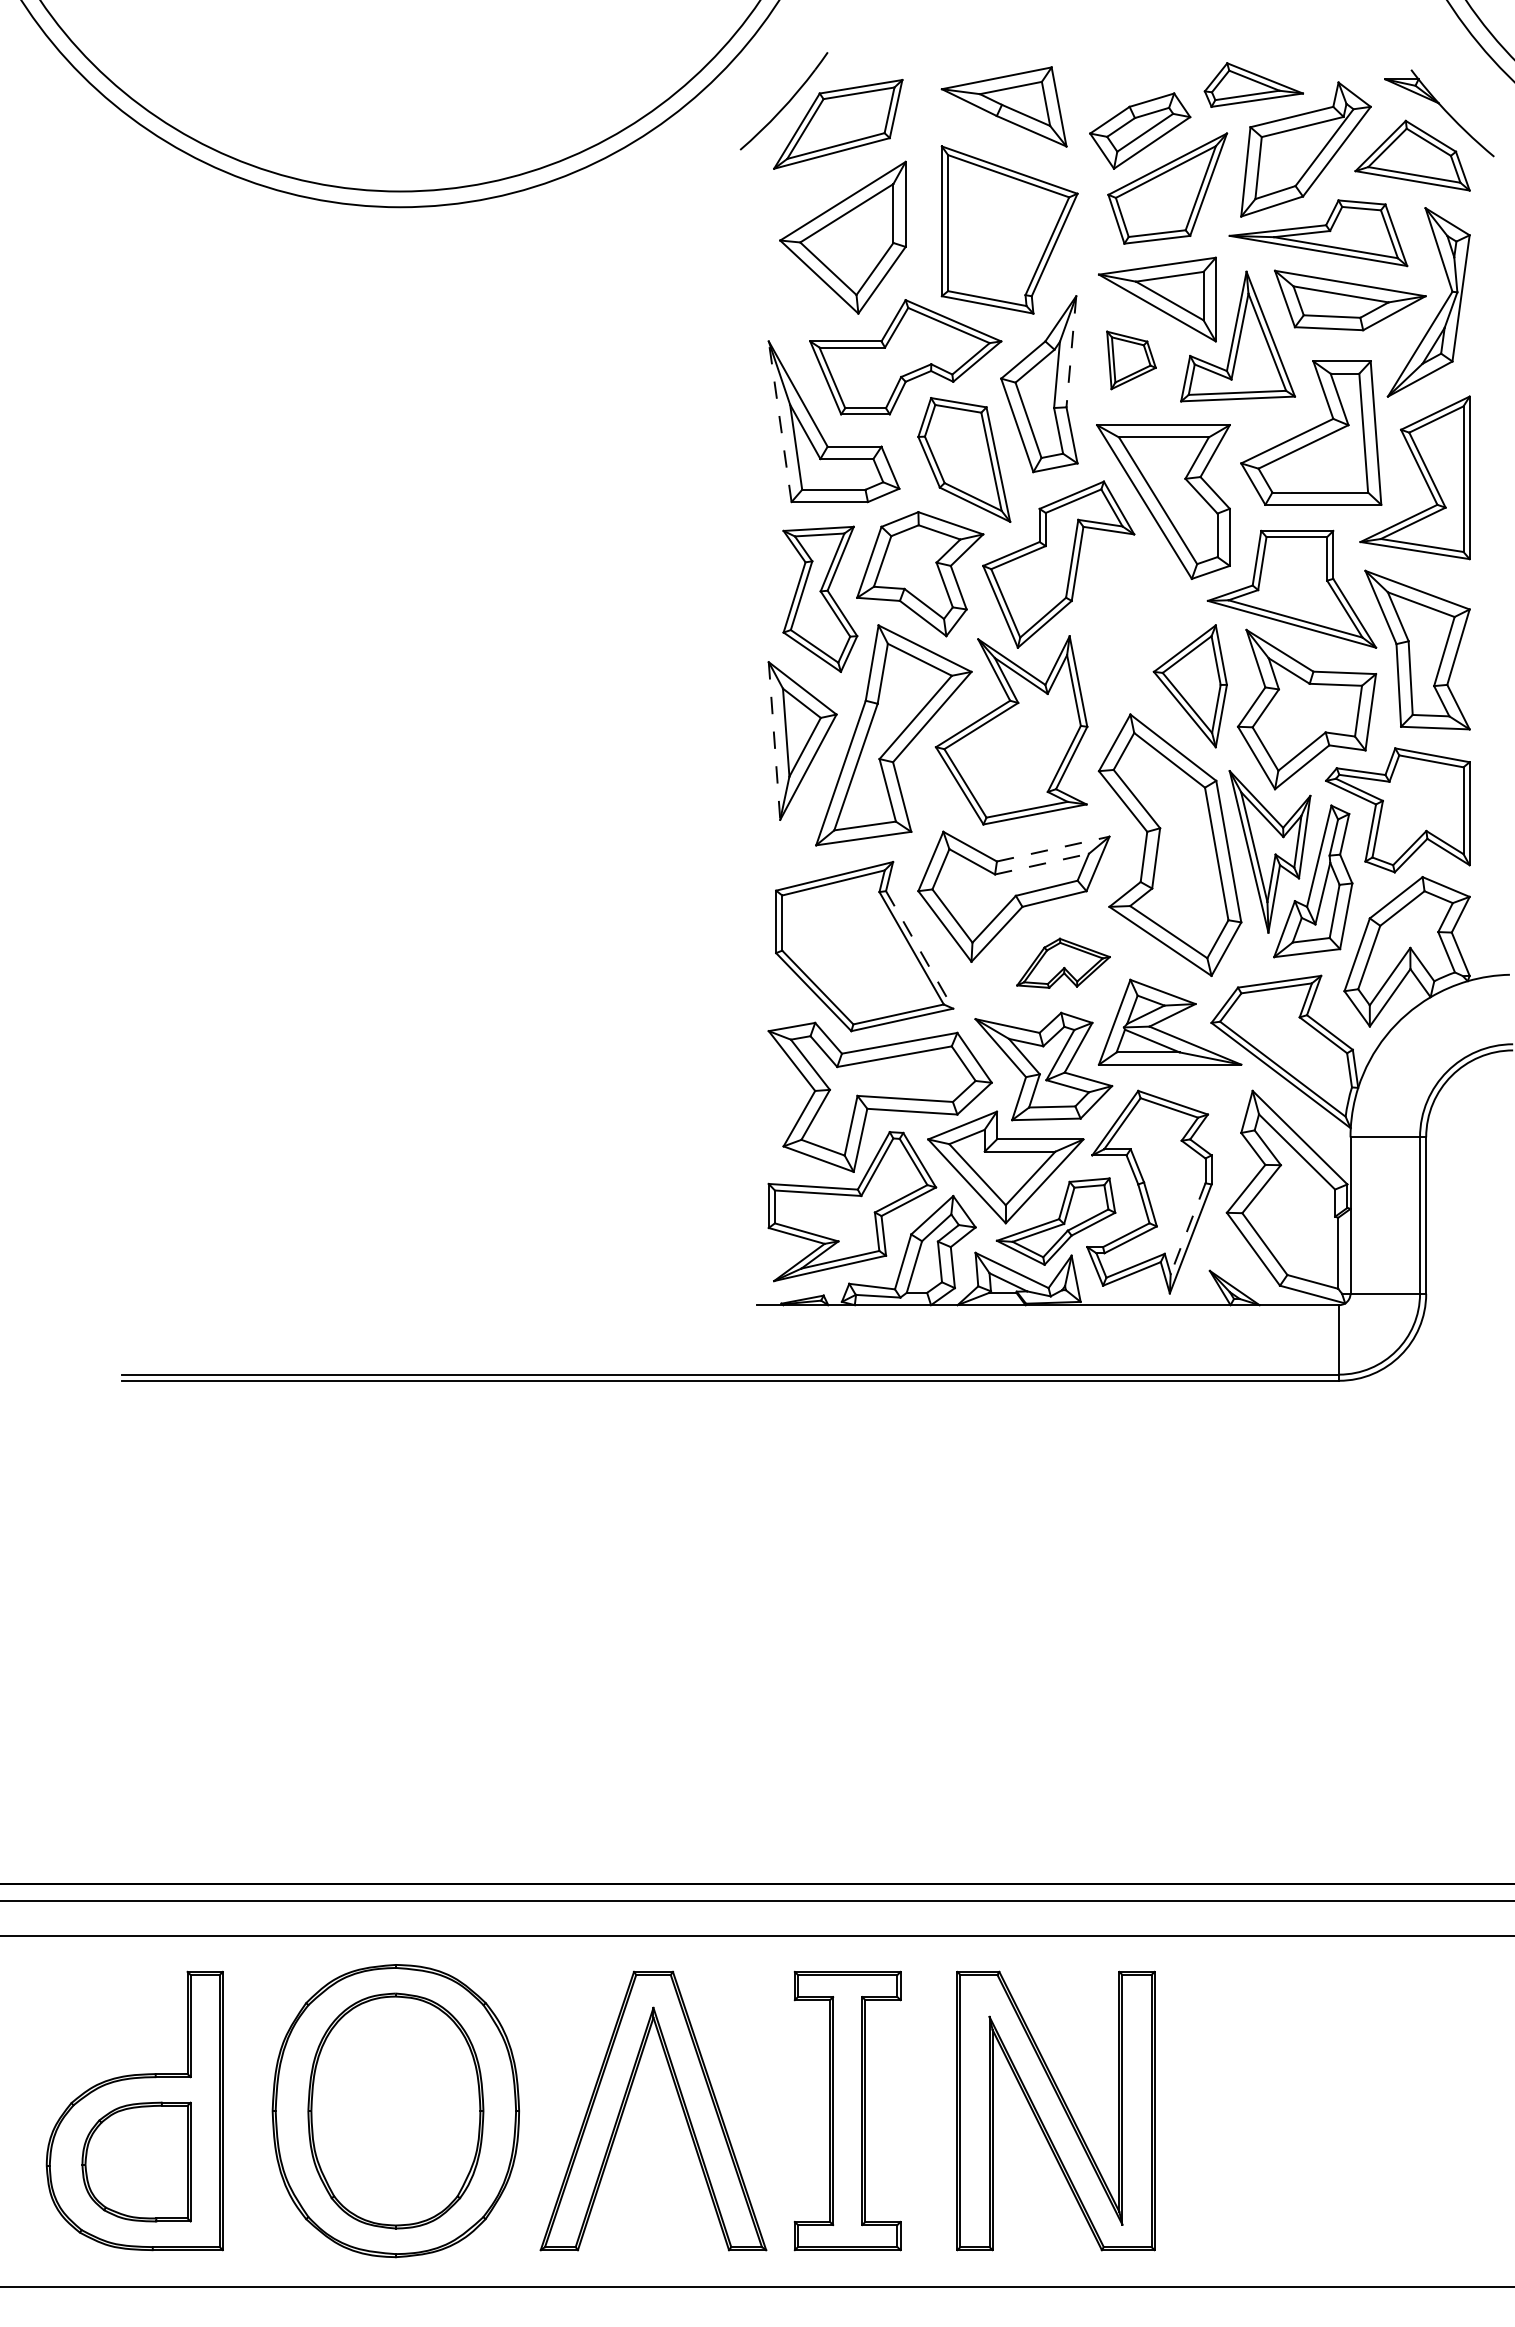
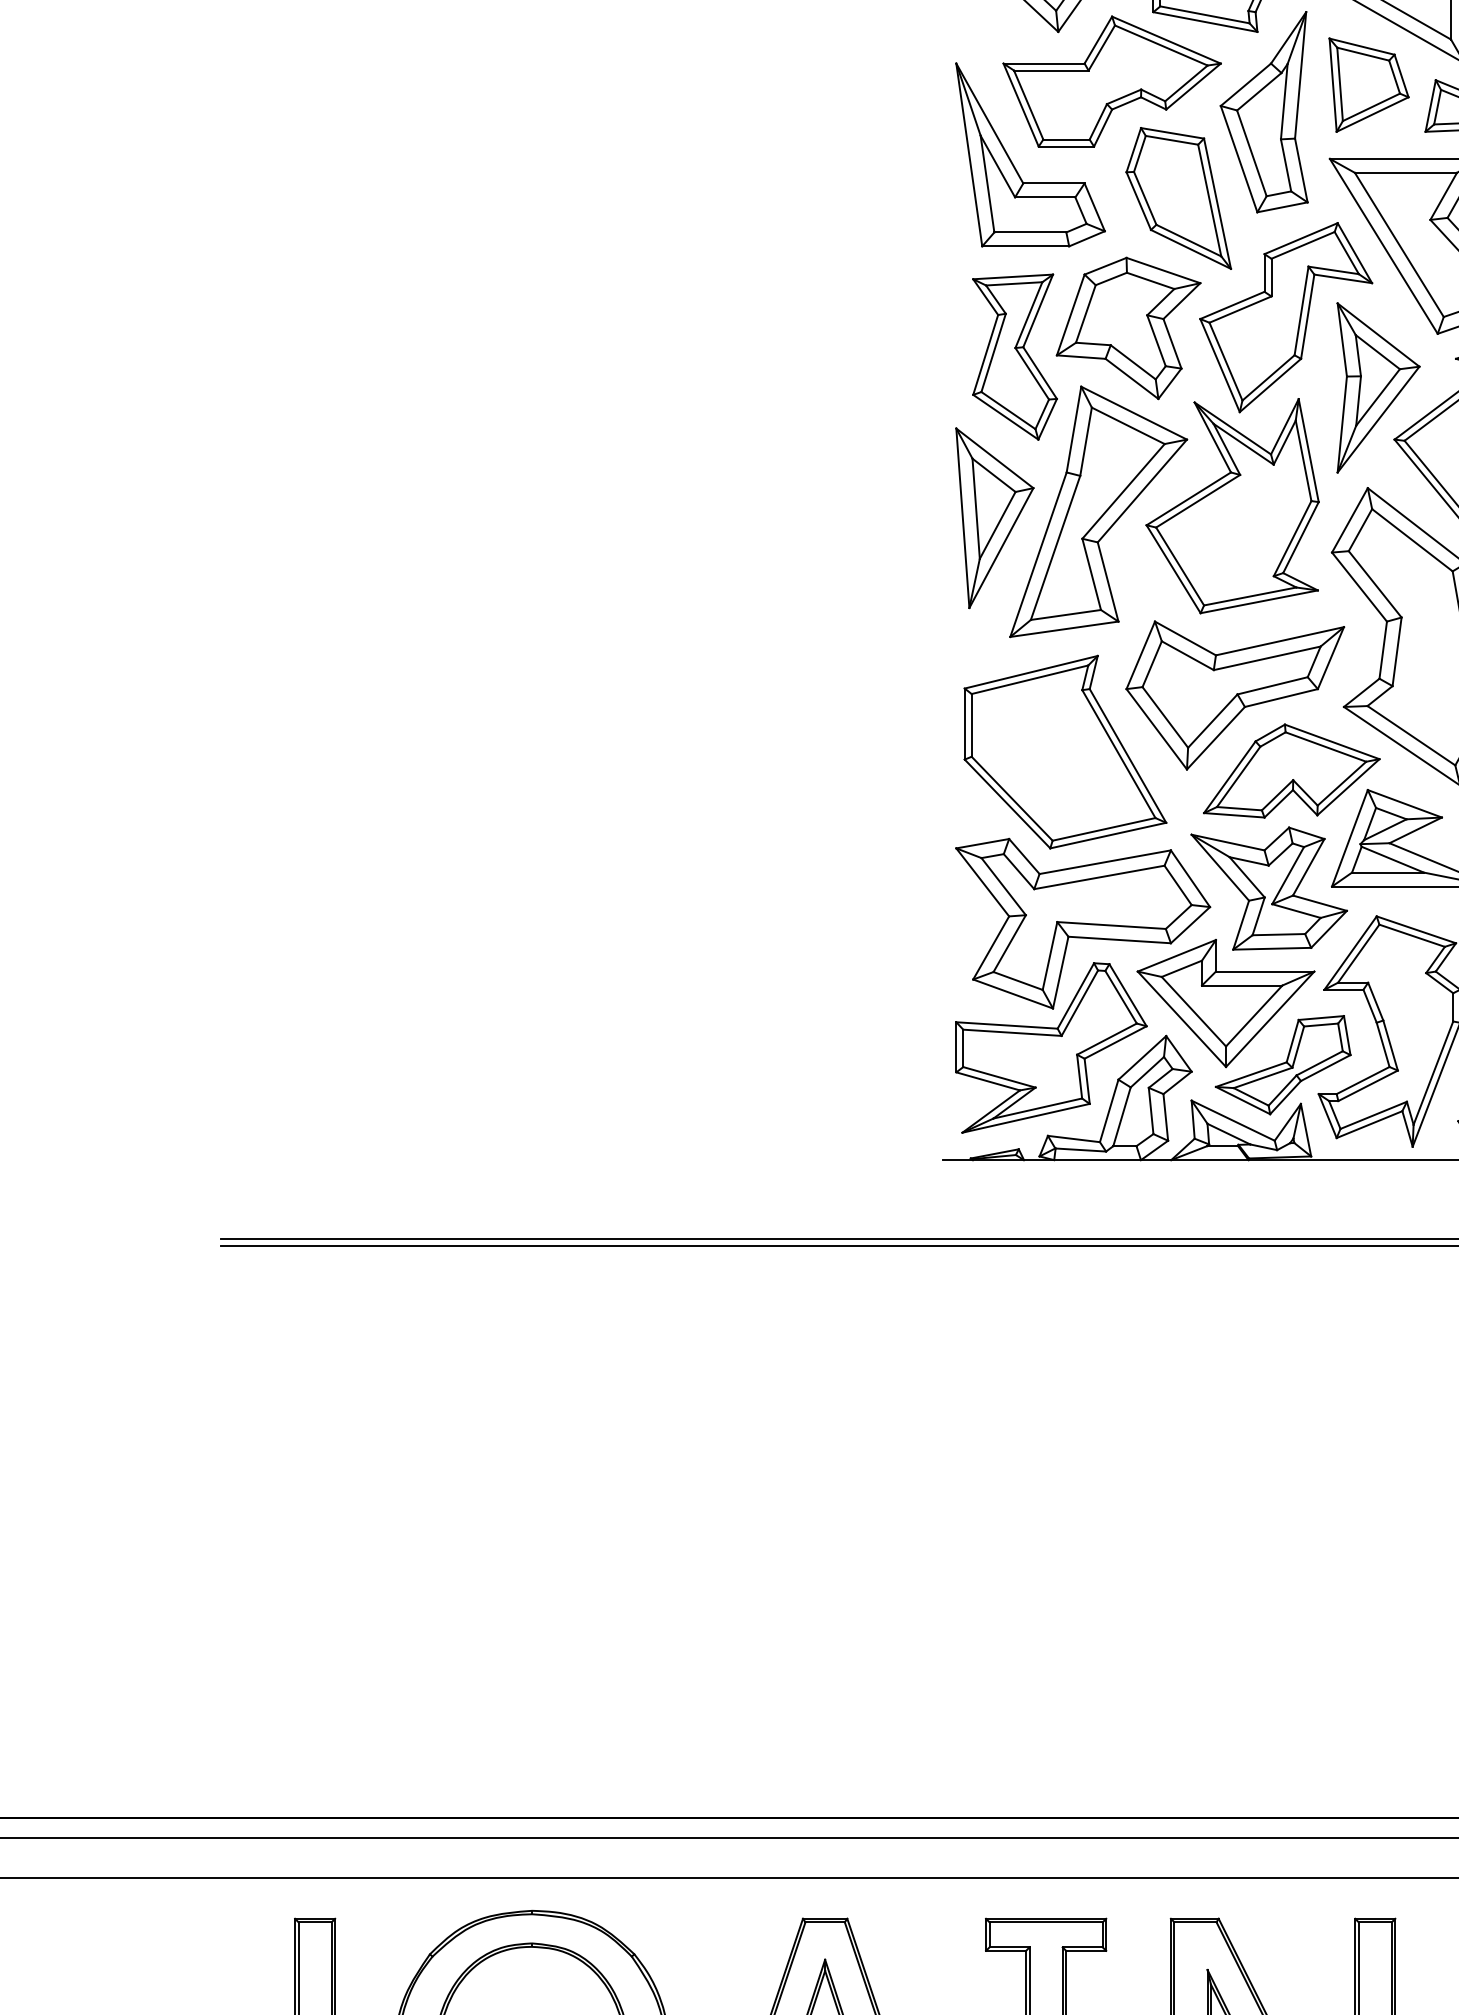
line: (1071, 351) -> (1300, 75), dashed -> solid
part: (1131, 360) -> (1369, 85), size x1.43
line: (780, 421) -> (969, 154), dashed -> solid
part: (1139, 626) -> (1378, 387), added
line: (774, 741) -> (962, 518), dashed -> solid
line: (1053, 849) -> (1280, 641), dashed -> solid
line: (1042, 864) -> (1267, 658), dashed -> solid
line: (919, 949) -> (1127, 755), dashed -> solid
part: (1063, 963) -> (1291, 771), size x1.67
line: (1188, 1228) -> (1433, 1072), dashed -> solid

